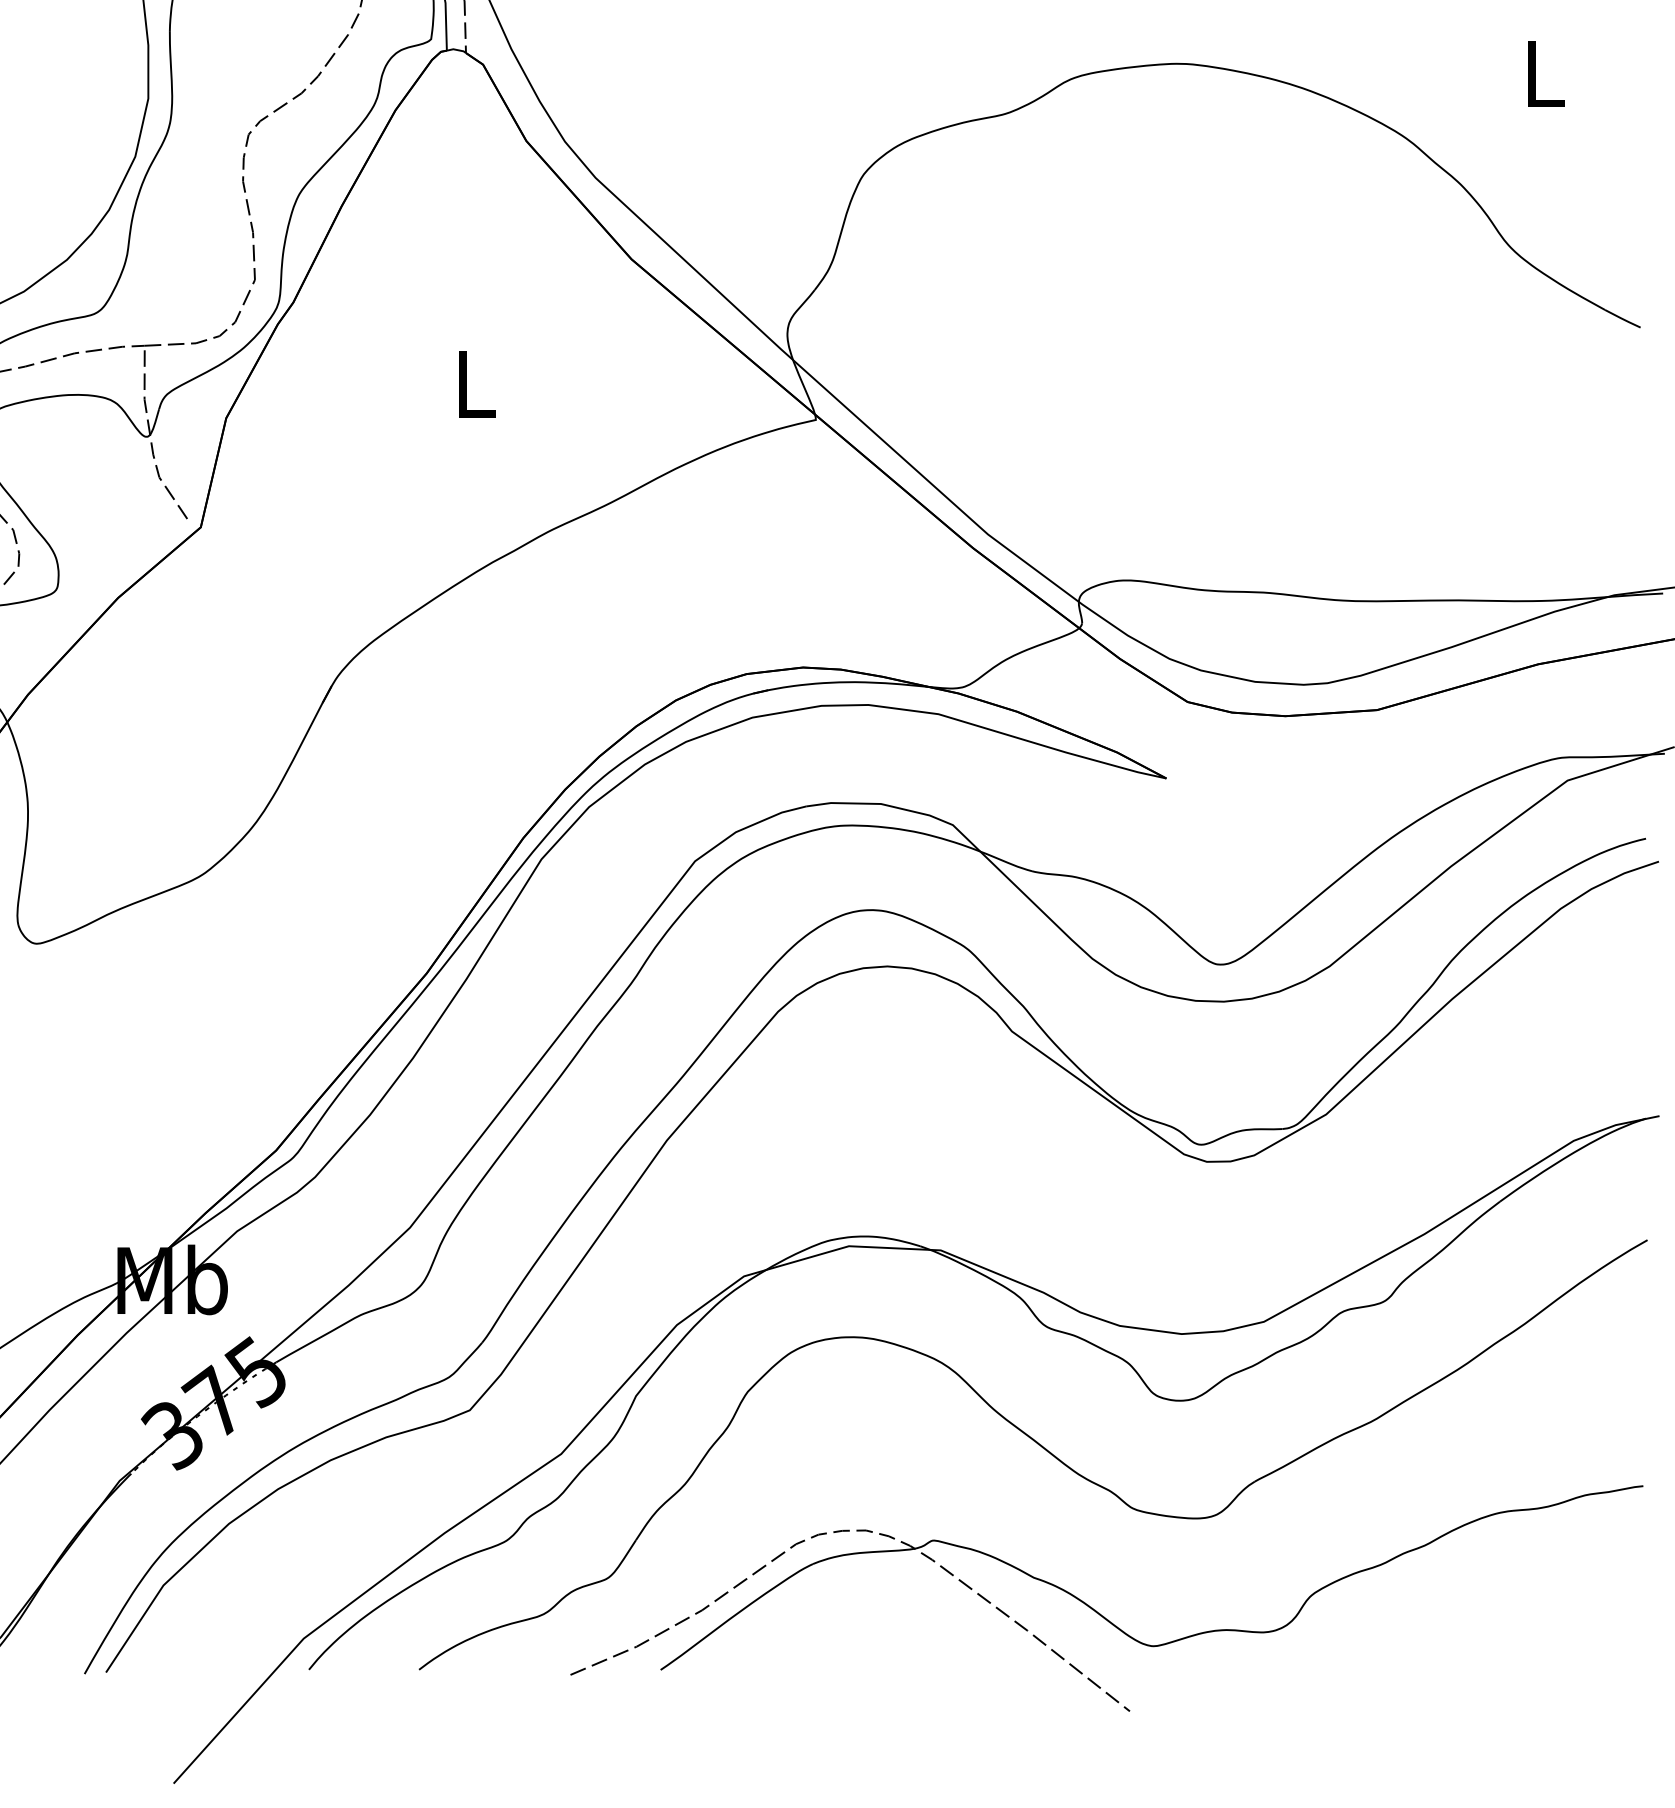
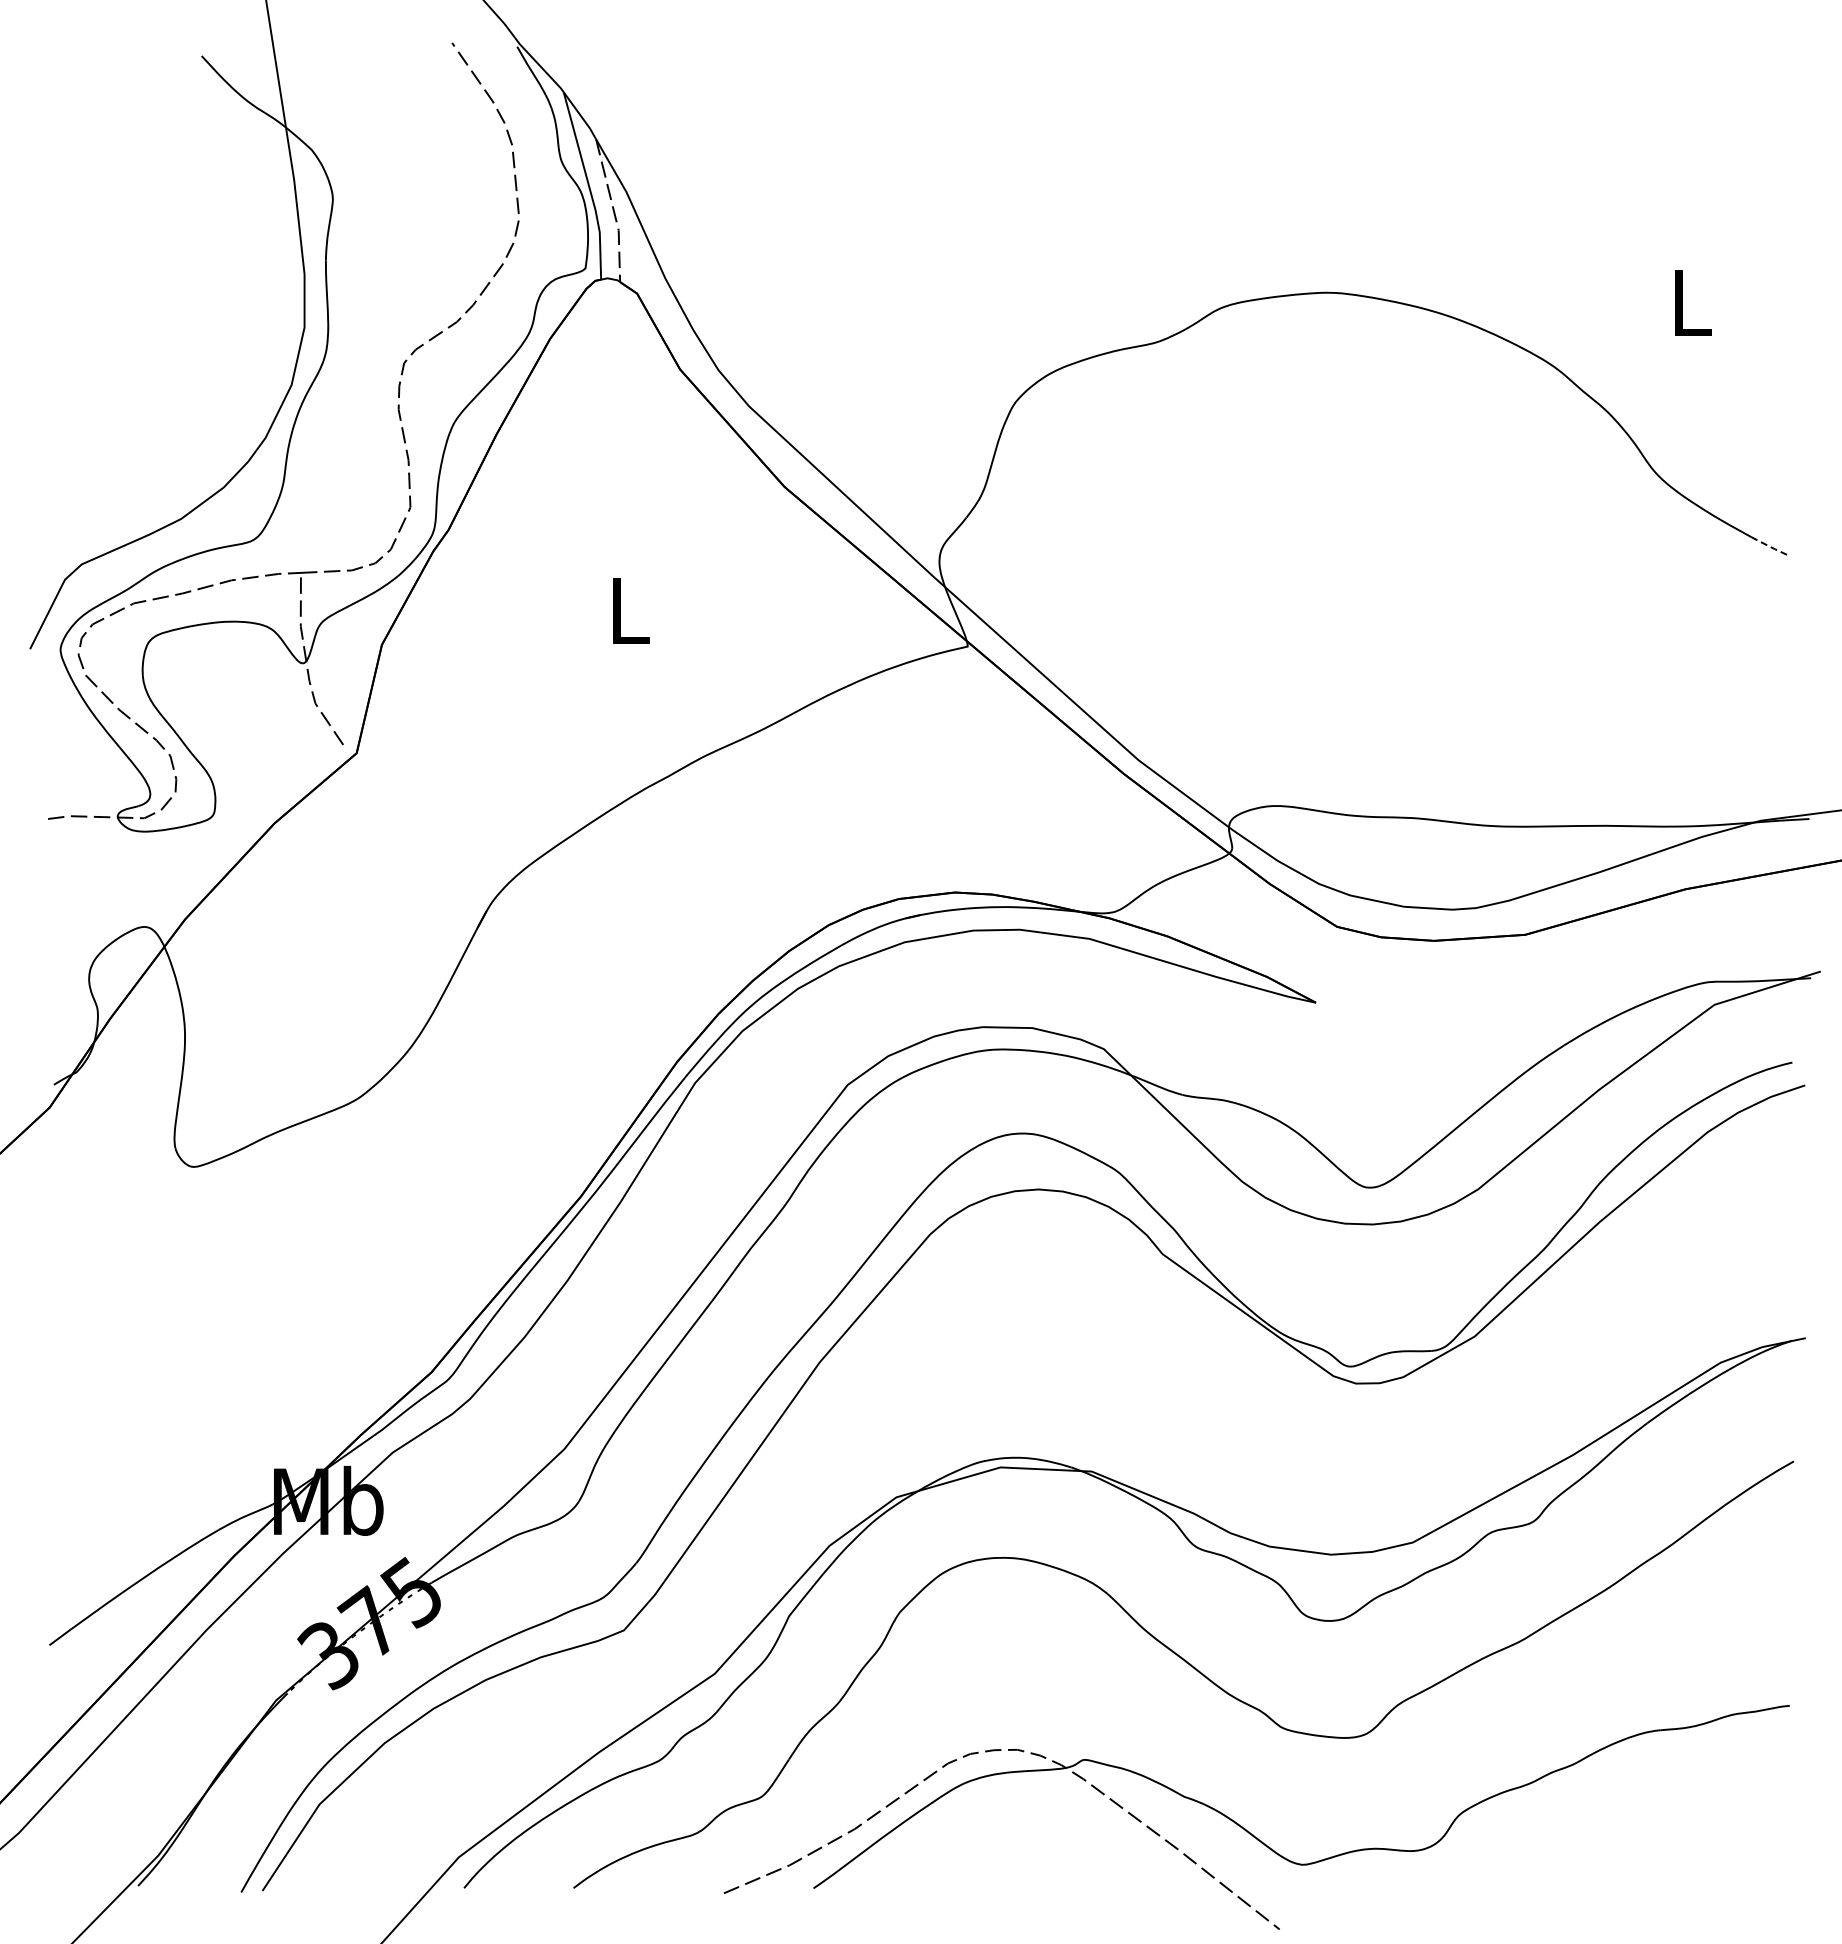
line: (1622, 319) -> (1769, 546), solid -> dashed

